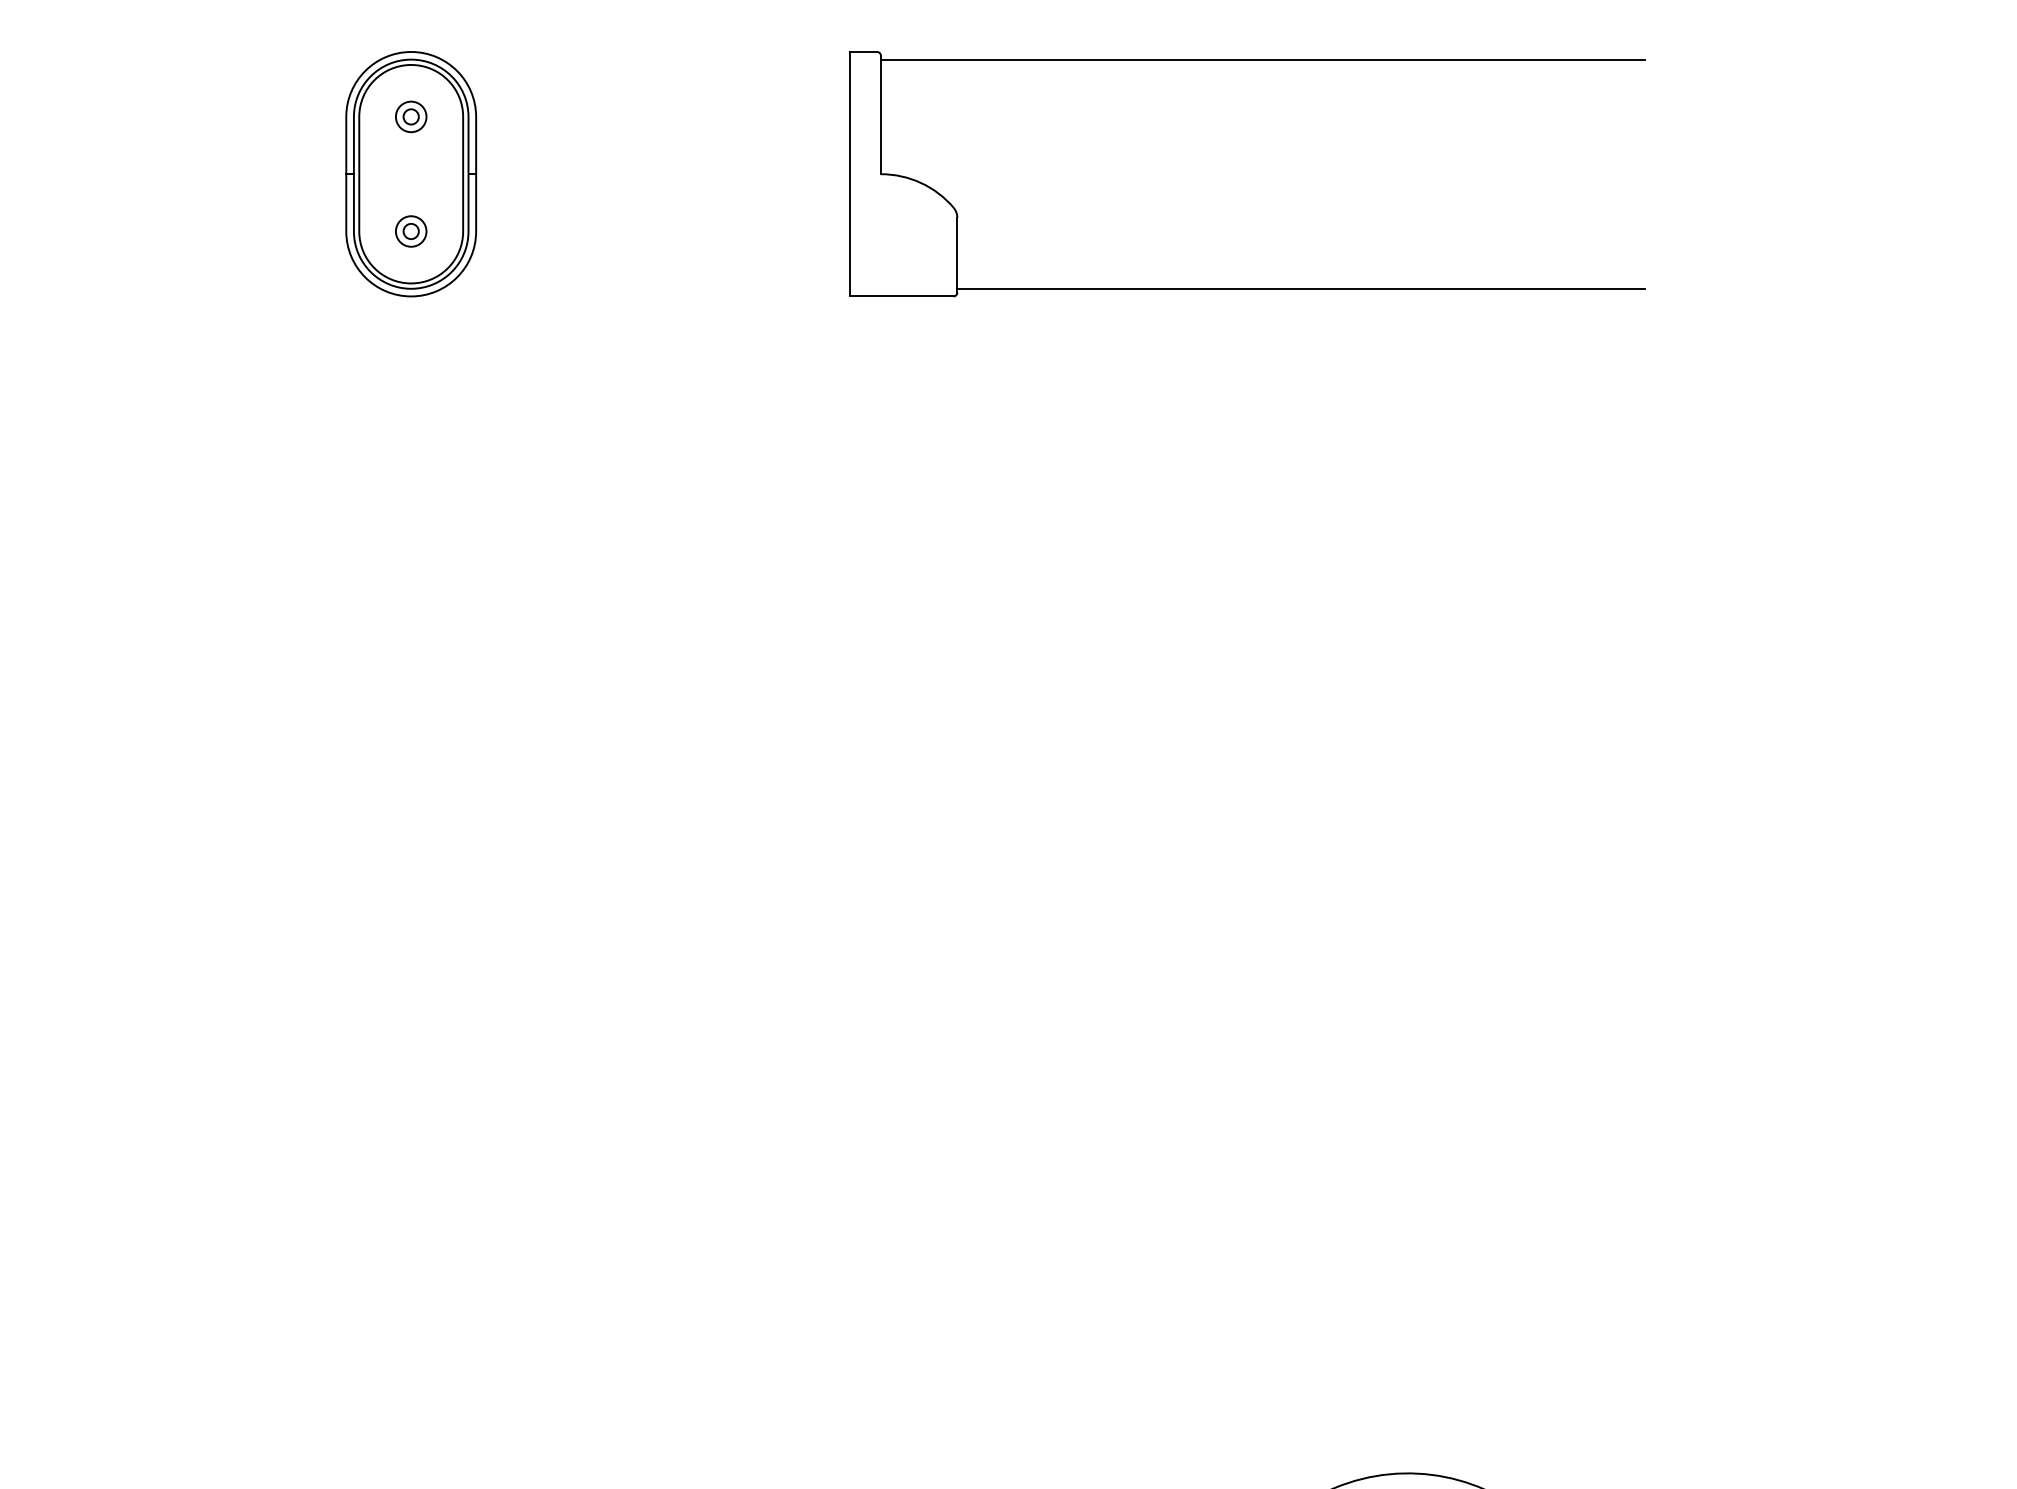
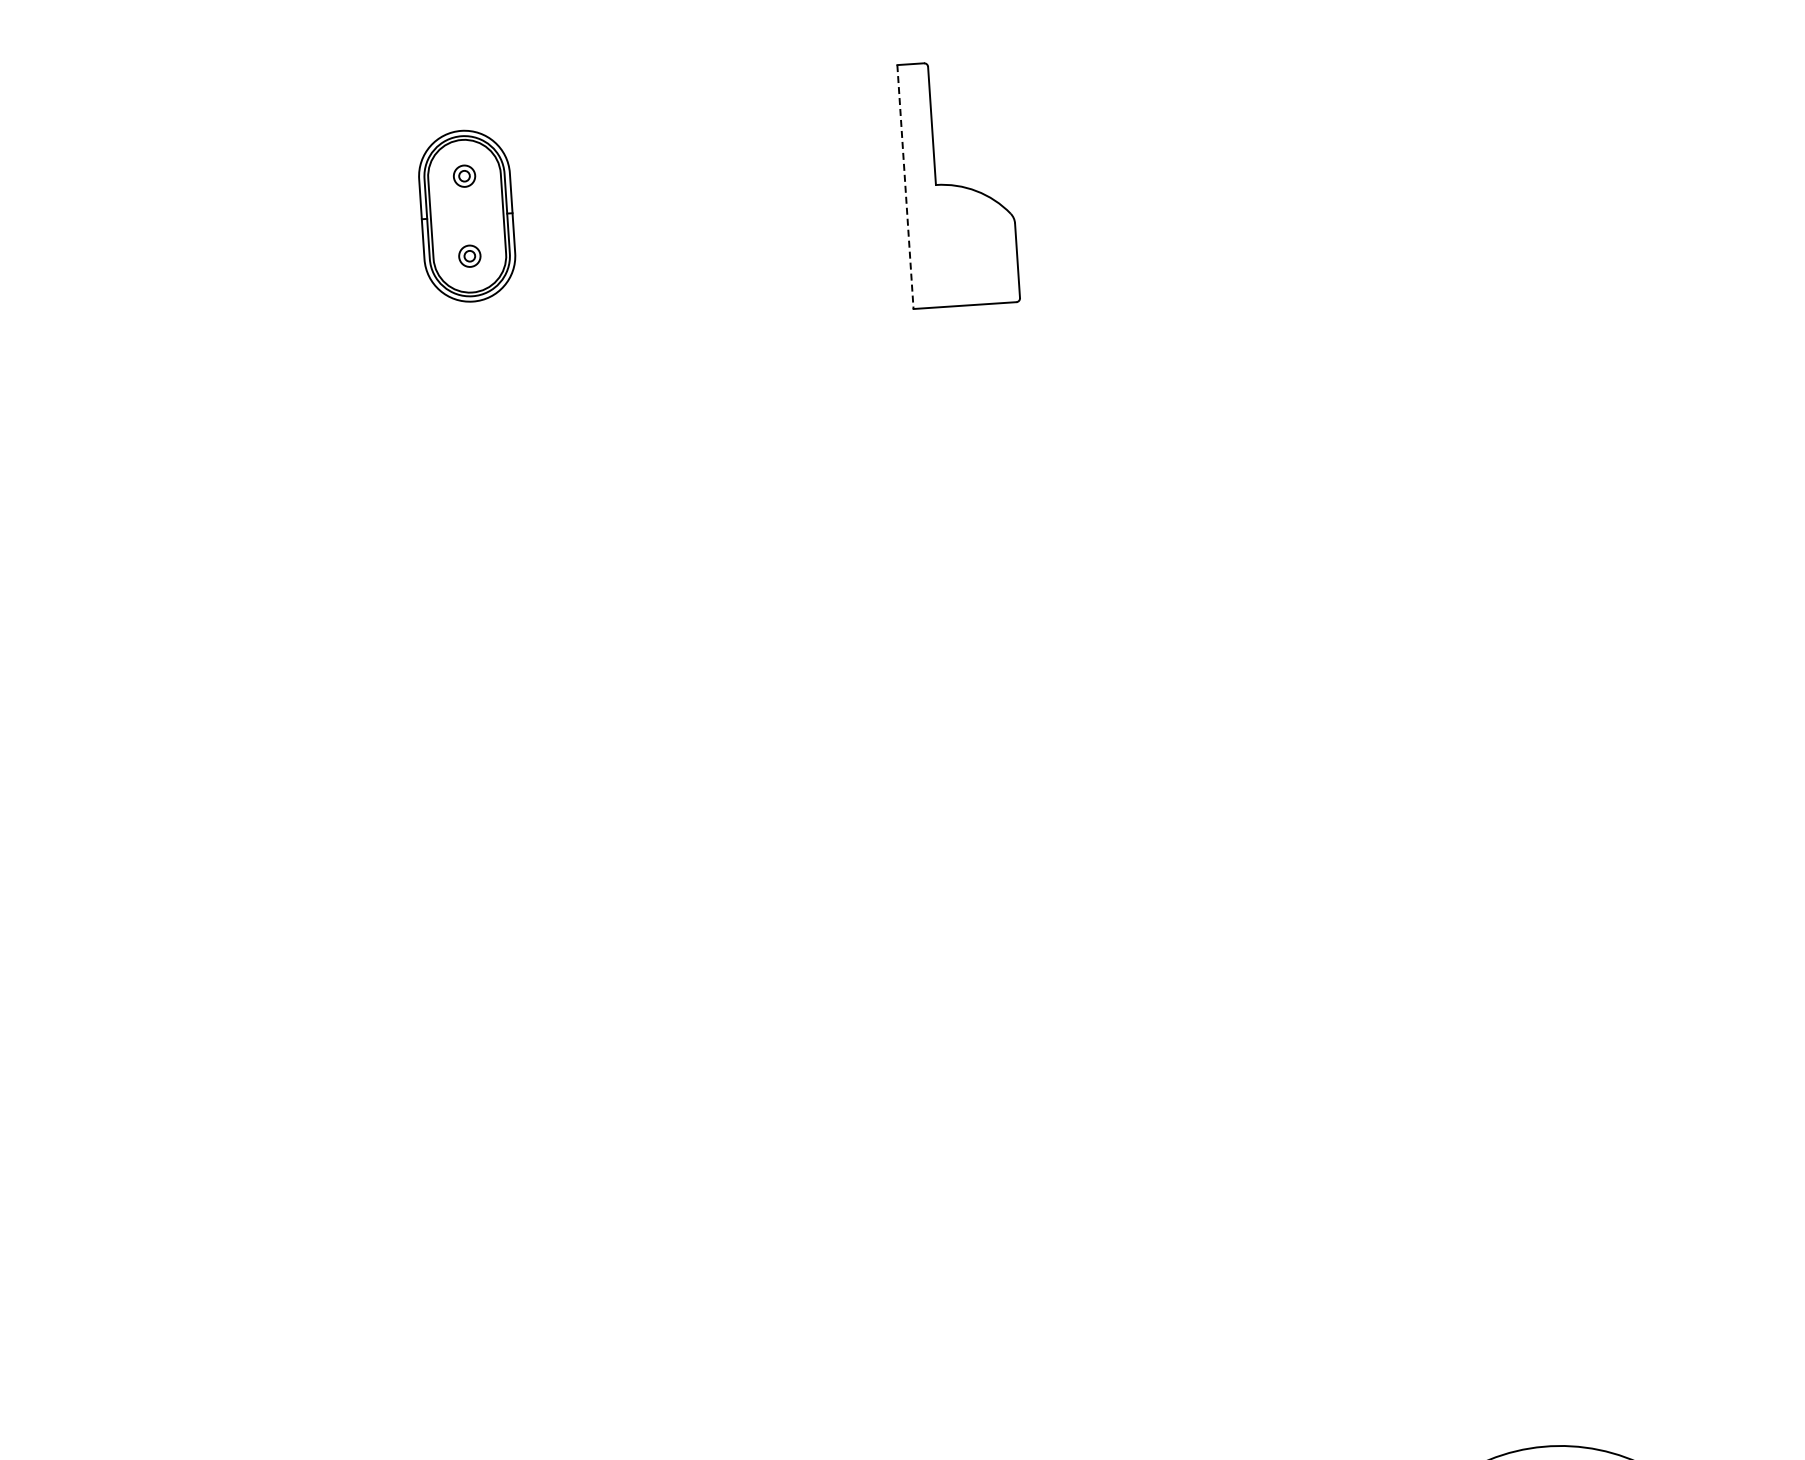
line: (1262, 59) -> (1309, 45), removed
part: (410, 174) -> (466, 216), size x0.7
line: (850, 174) -> (905, 187), solid -> dashed
line: (1300, 288) -> (1362, 271), removed

